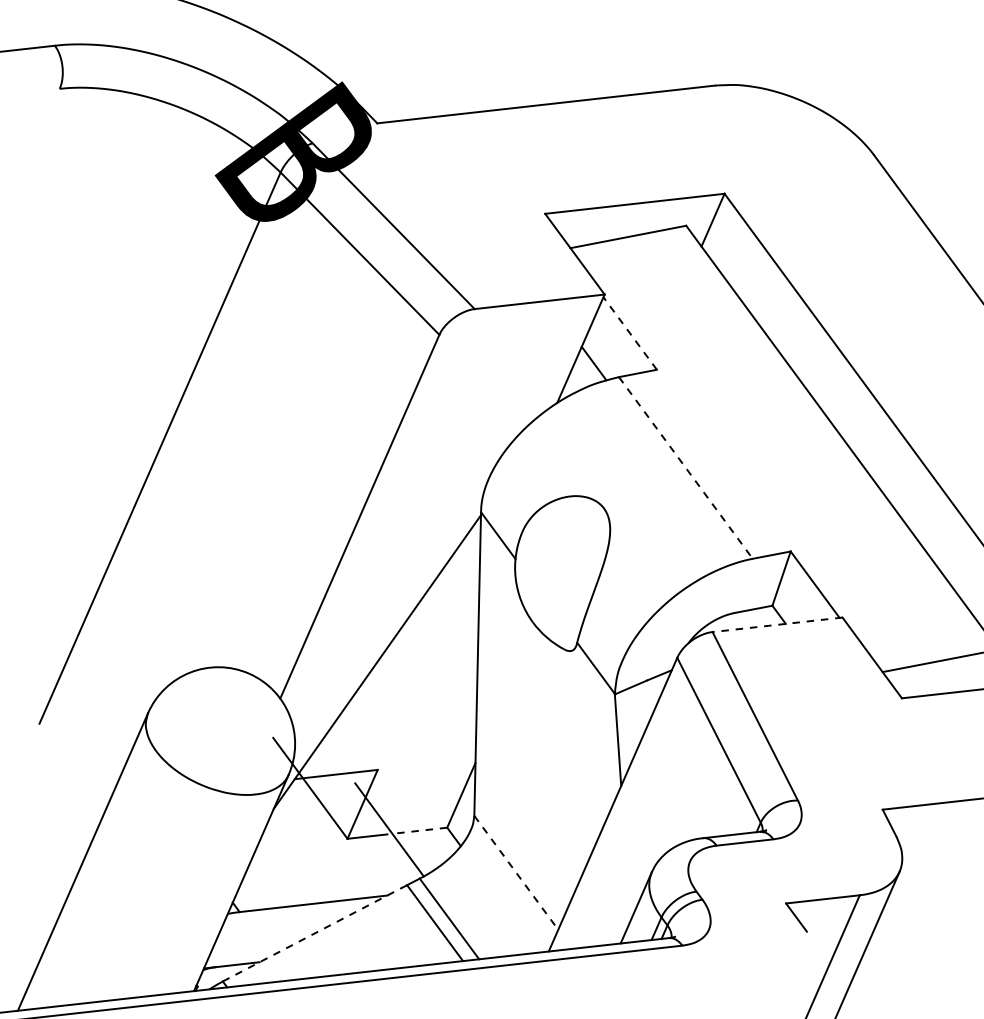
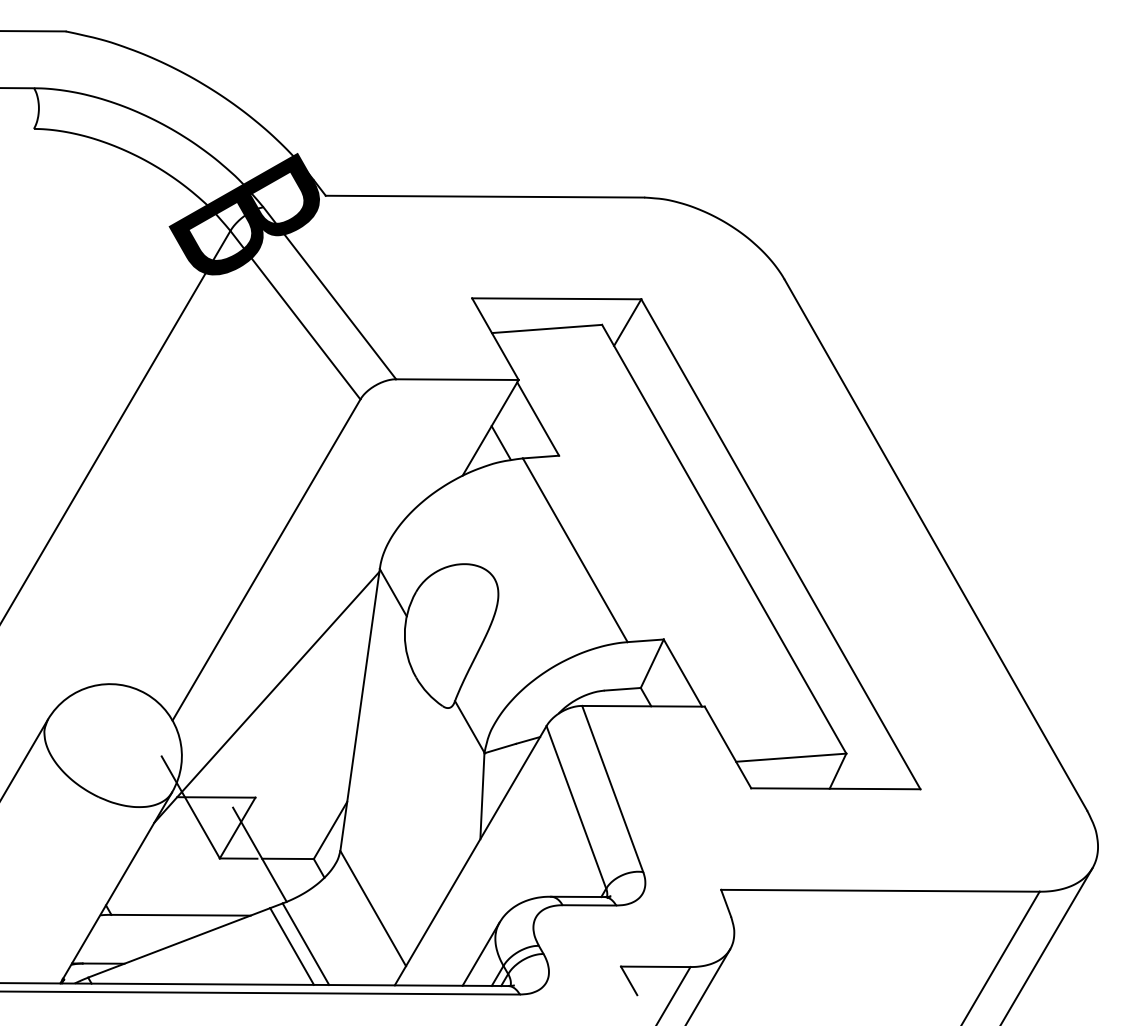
line: (629, 333) -> (537, 418), dashed -> solid
line: (686, 468) -> (575, 550), dashed -> solid
line: (776, 625) -> (642, 706), dashed -> solid
line: (419, 830) -> (287, 858), dashed -> solid
line: (516, 873) -> (373, 909), dashed -> solid
line: (315, 932) -> (179, 942), dashed -> solid

